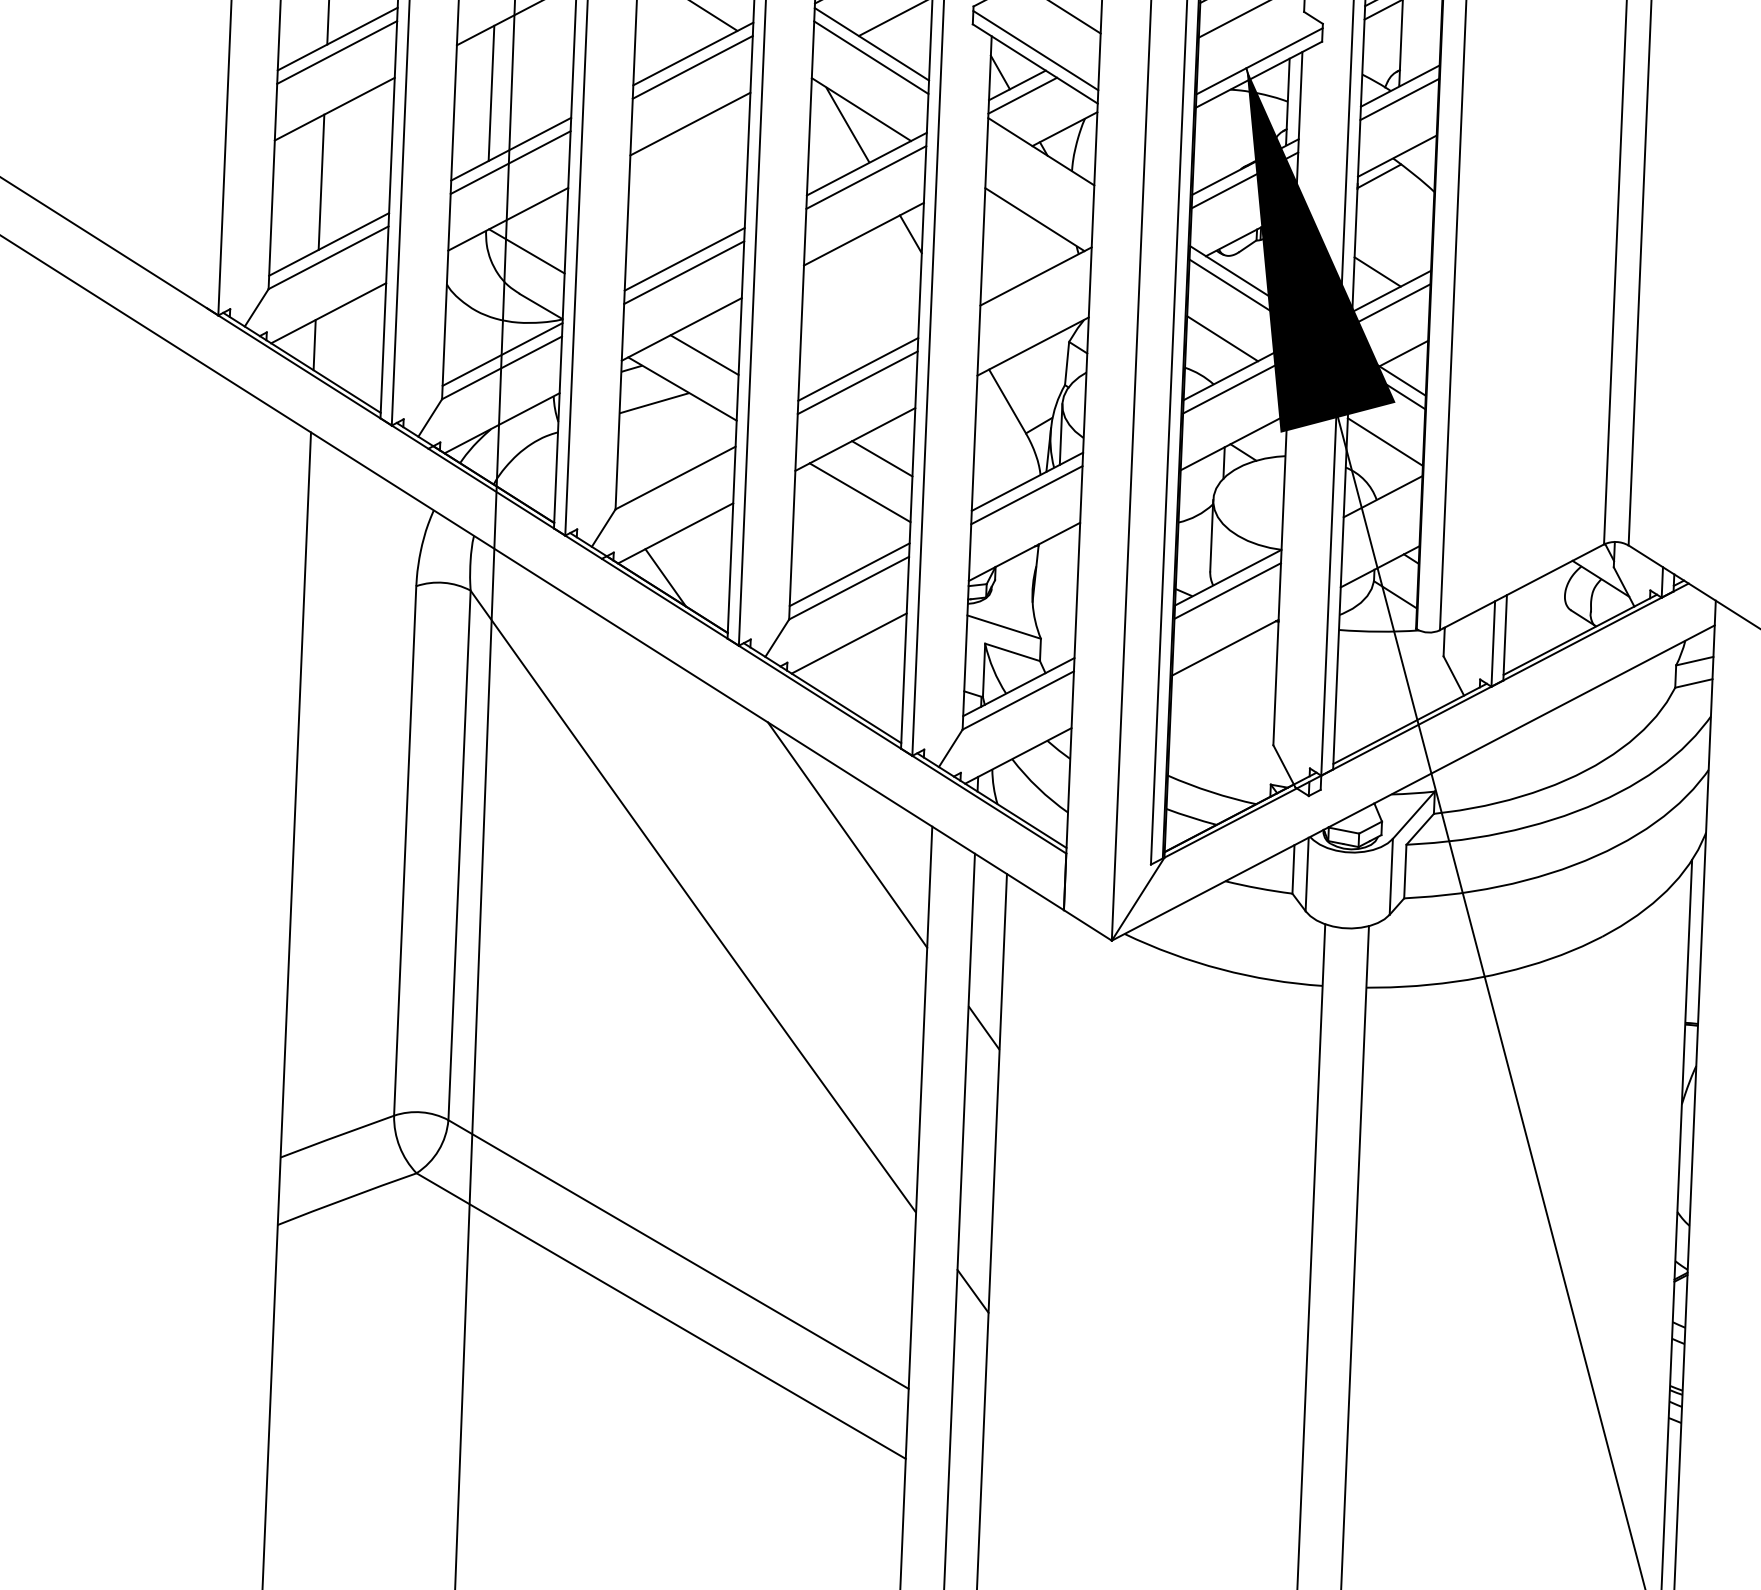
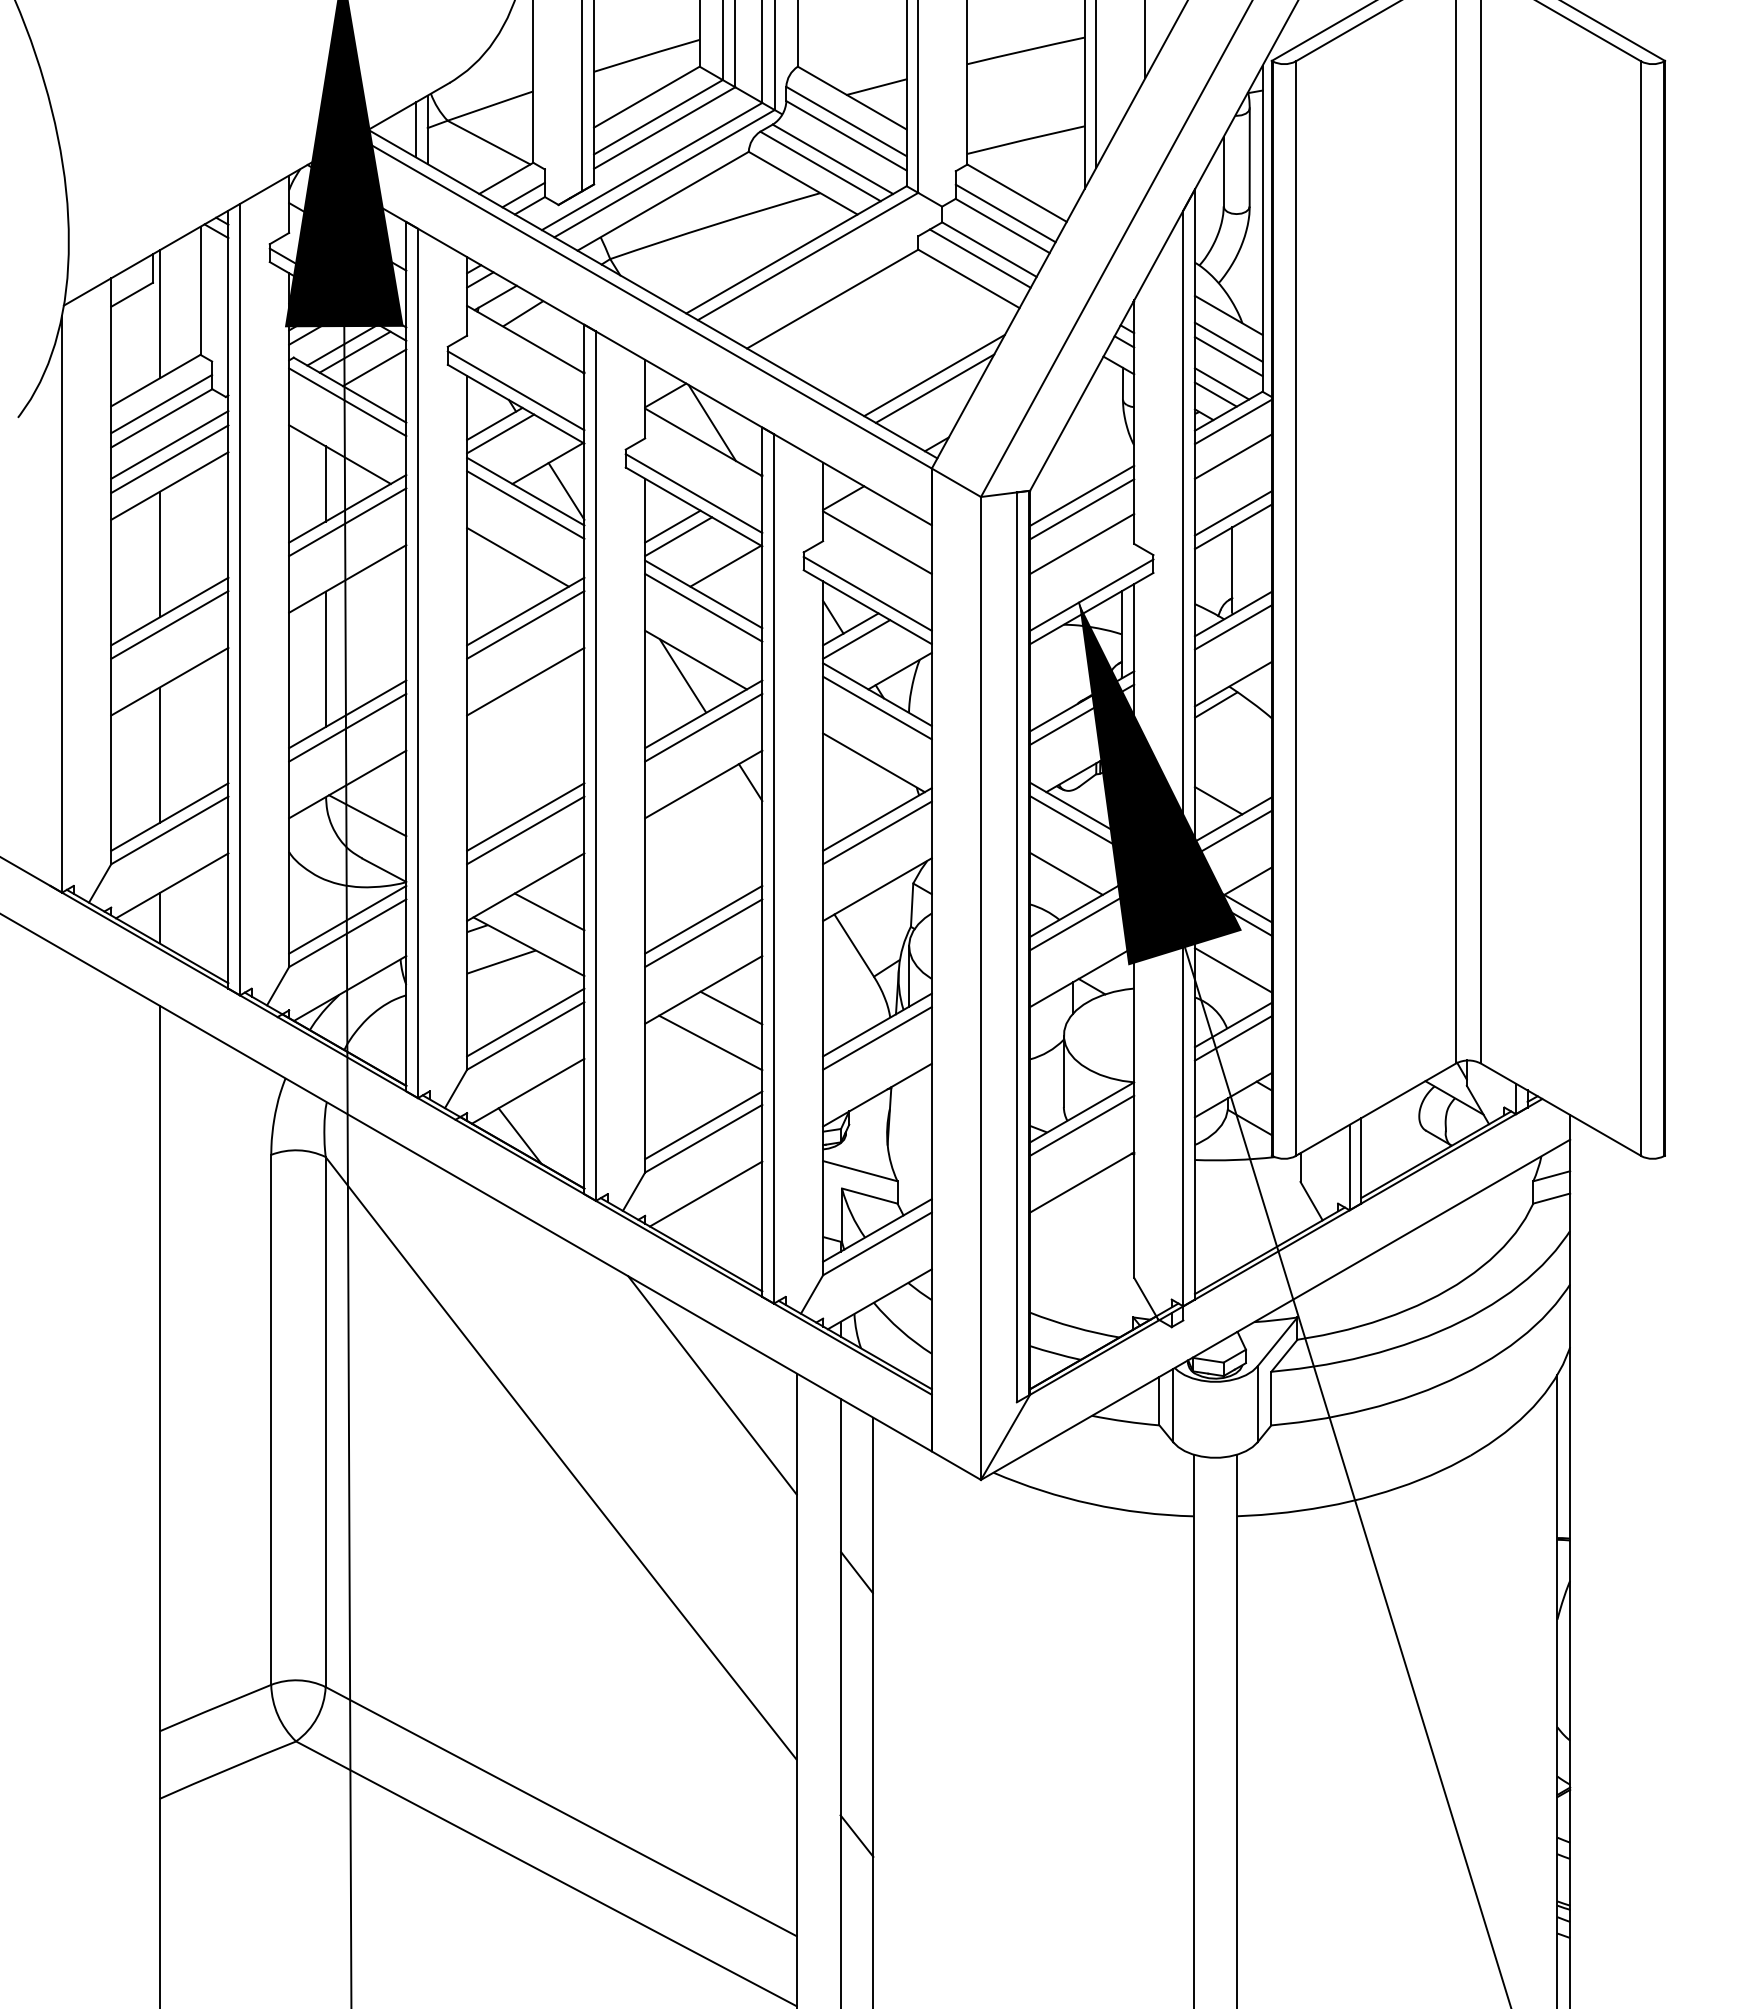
line: (1040, 164) -> (877, 707), added
line: (1035, 289) -> (877, 832), added
line: (675, 464) -> (525, 1022), added
line: (1381, 510) -> (1232, 1038), added

